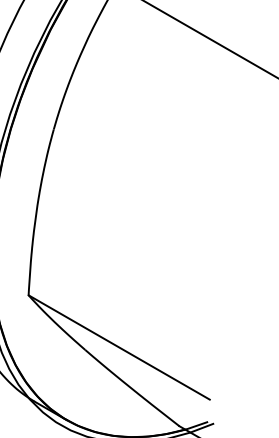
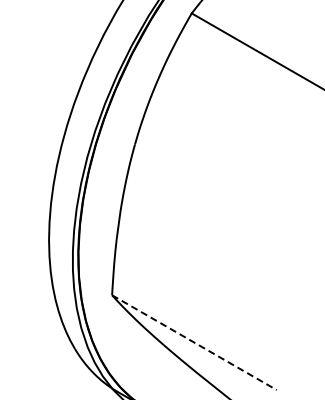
line: (119, 347) -> (194, 342), solid -> dashed

